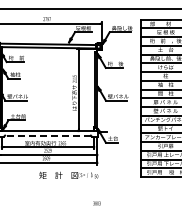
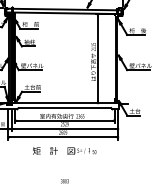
line: (48, 135) -> (65, 107), dashed -> solid
text: (68, 174) -> (64, 150), moved
text: (96, 203) -> (64, 181), moved

